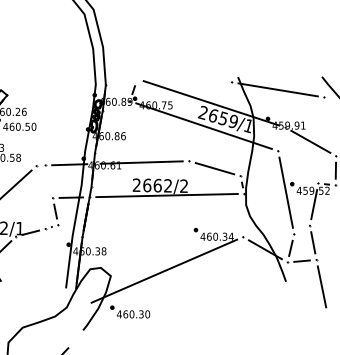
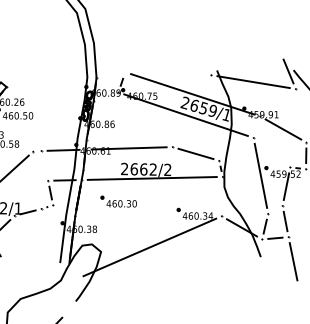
line: (316, 78) -> (288, 71), added
part: (129, 311) -> (118, 201), moved

